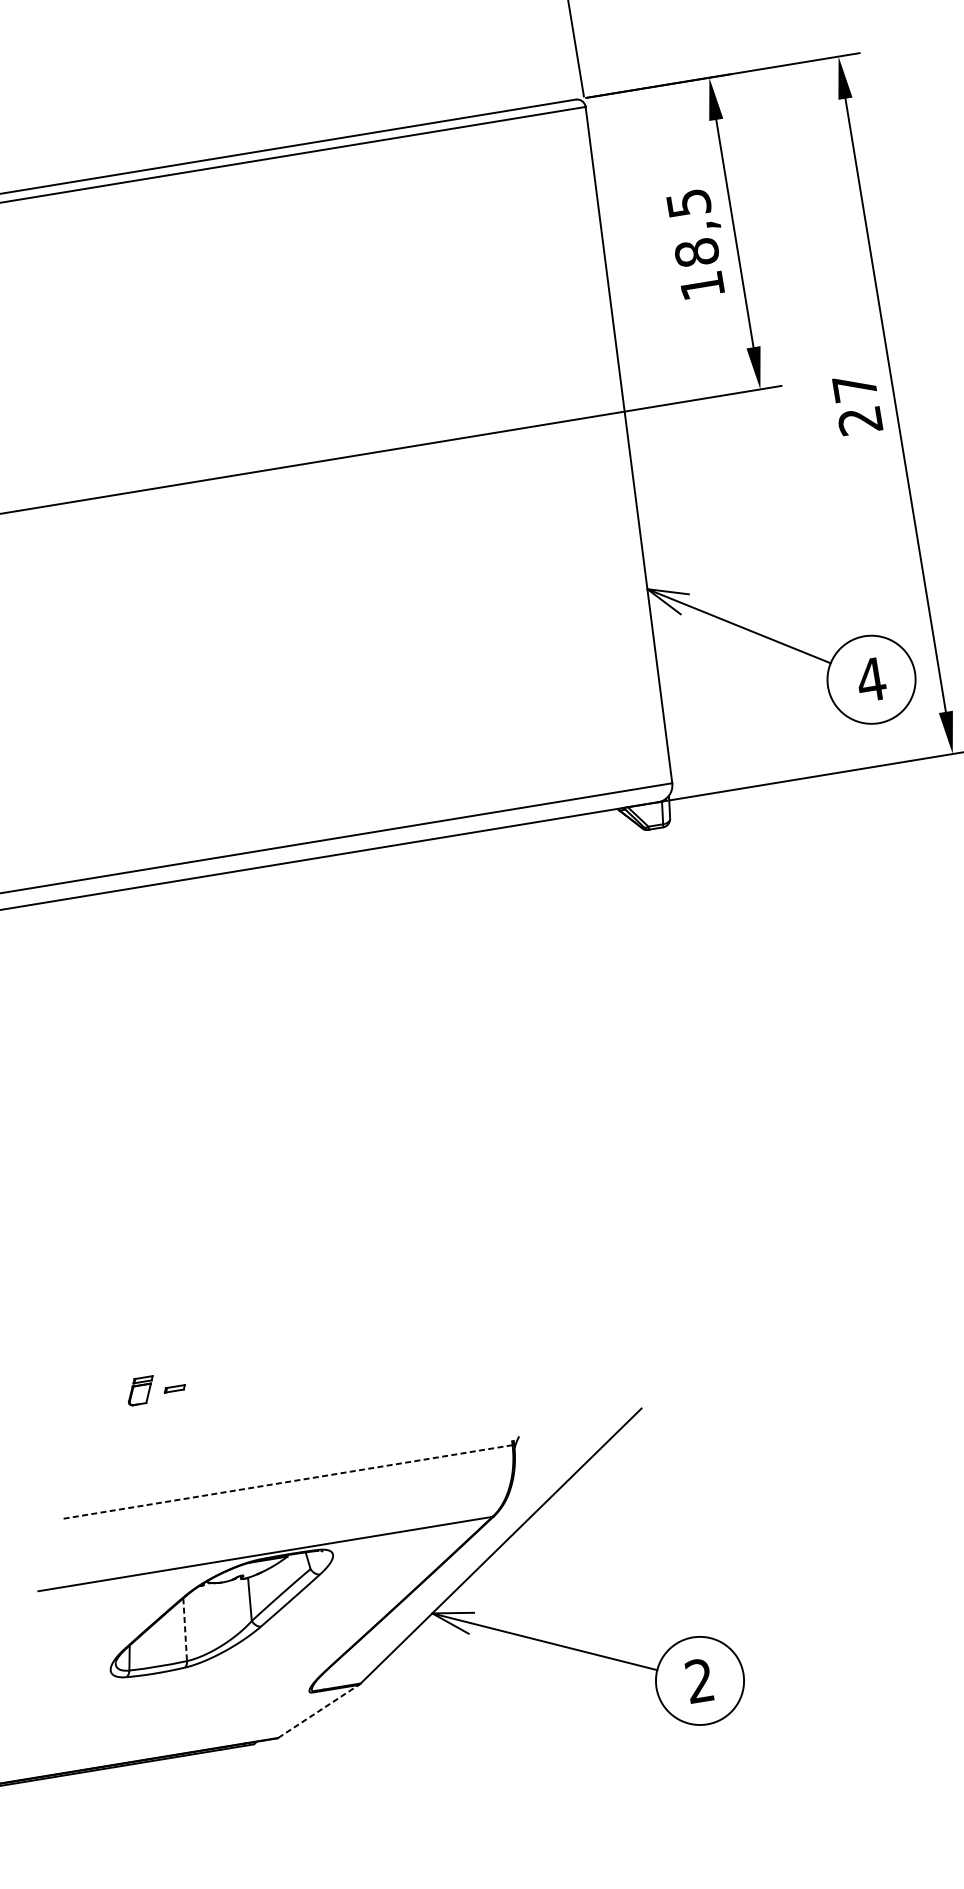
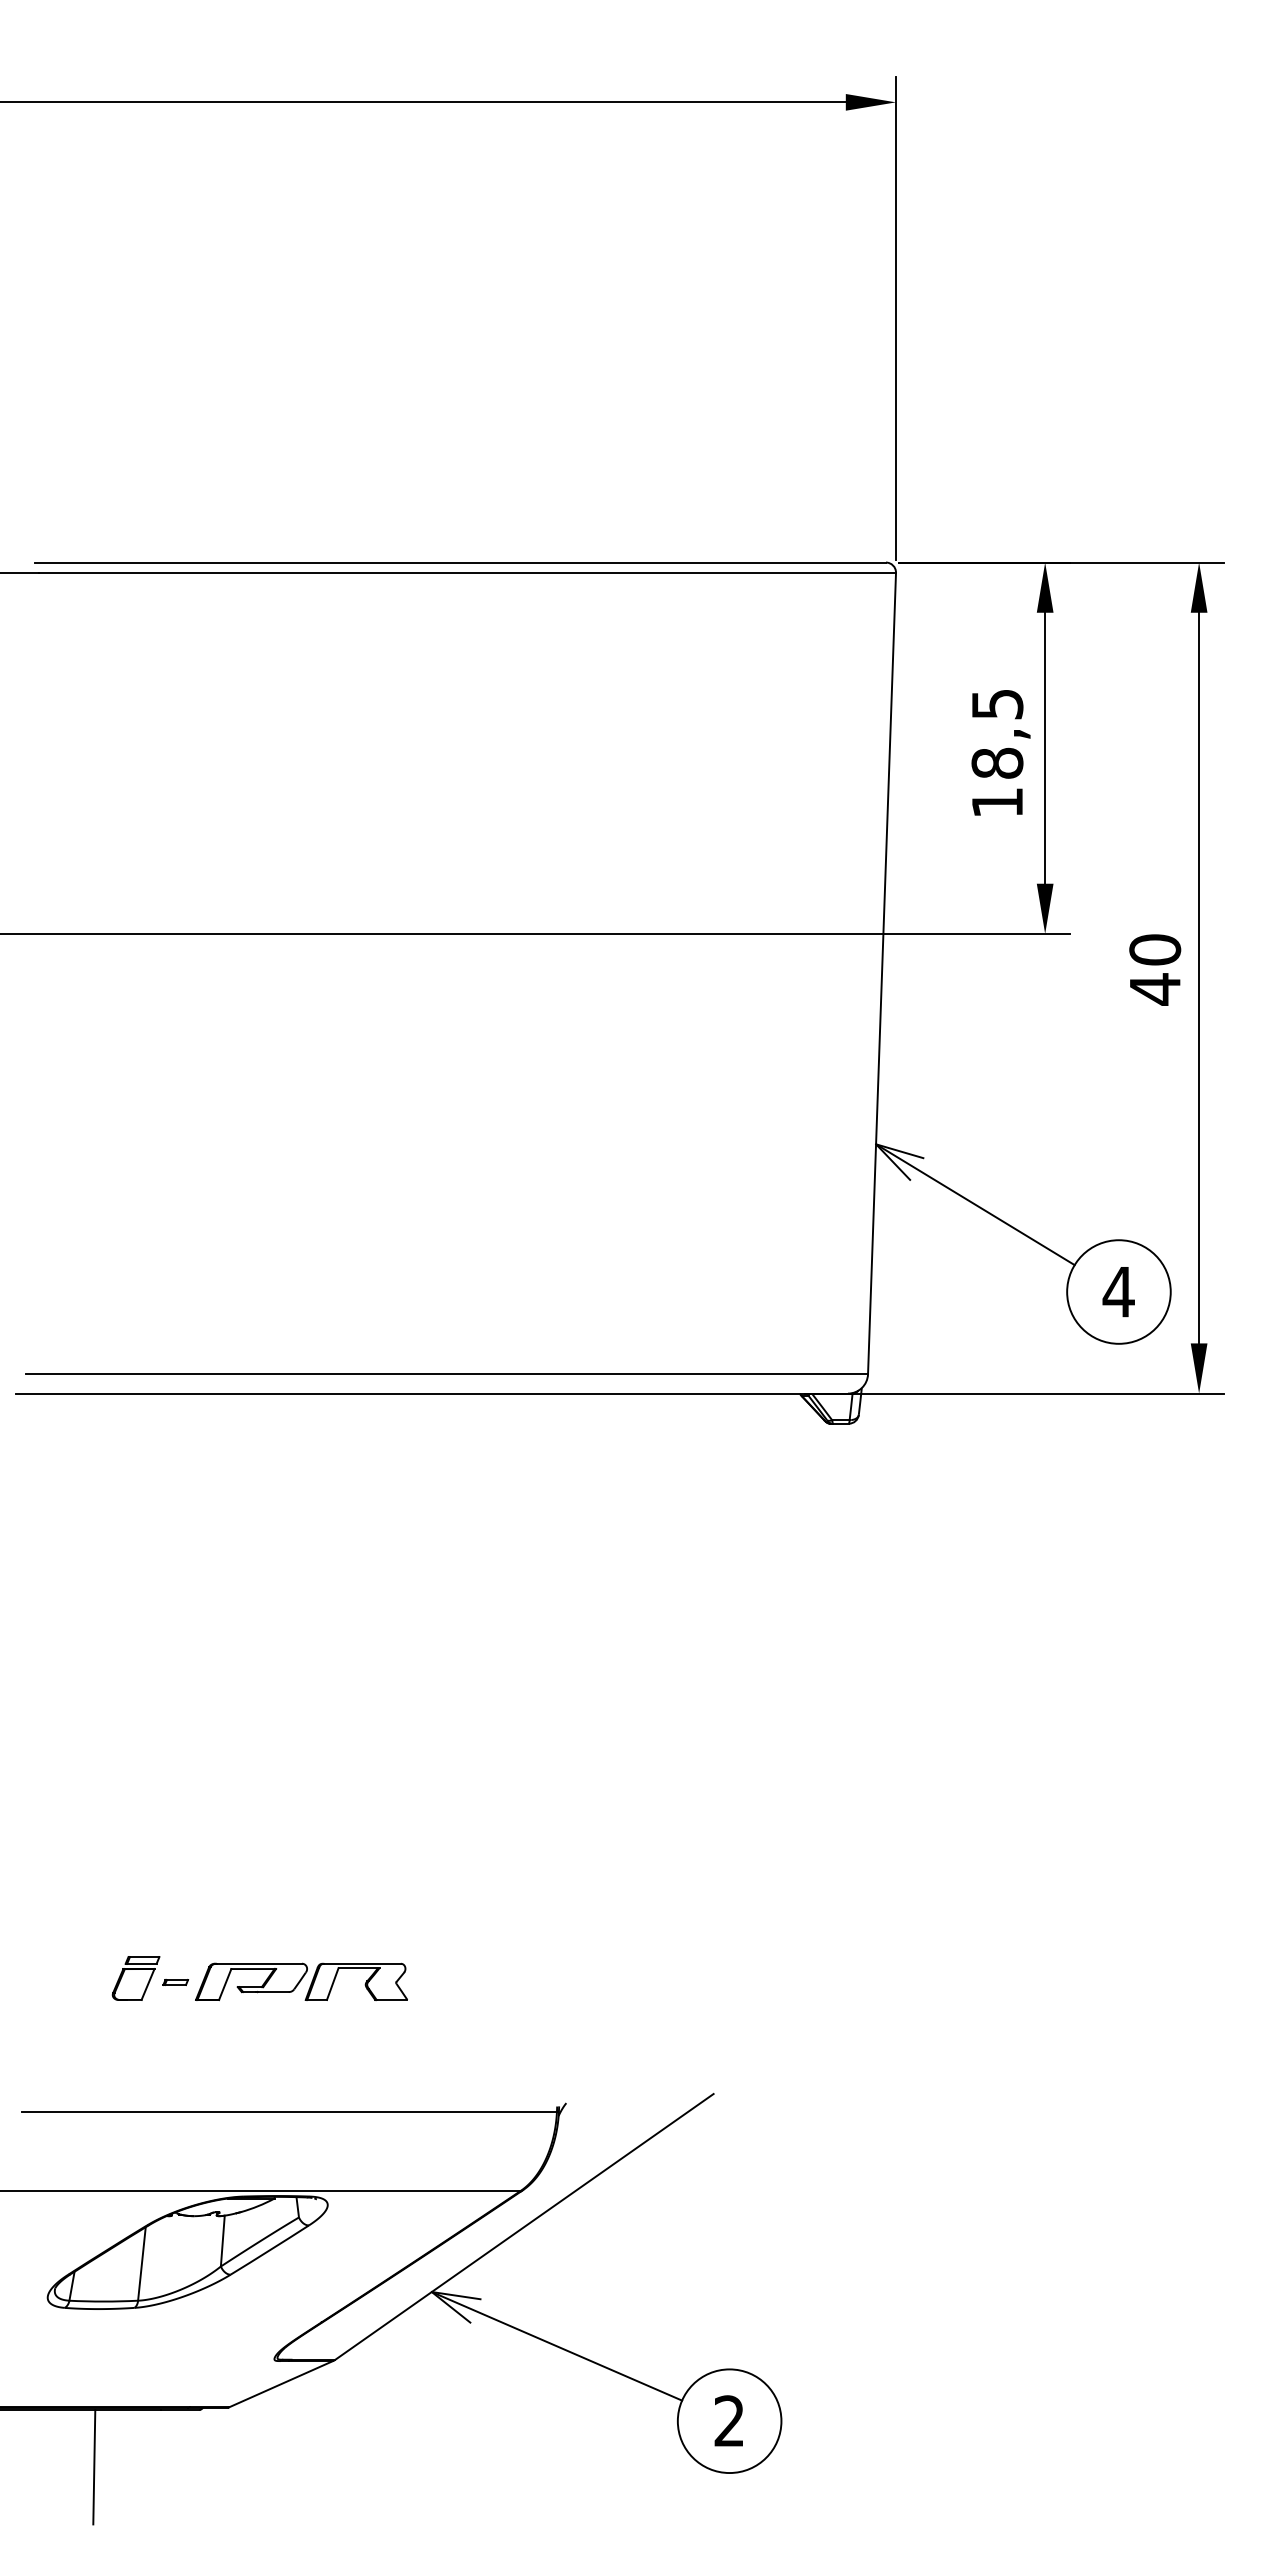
text: (857, 404) -> (1155, 969), 27 -> 40
part: (280, 1370) -> (301, 1981), added
part: (140, 1391) -> (135, 1978), size x1.43
line: (288, 1482) -> (289, 2112), dashed -> solid
line: (184, 1629) -> (141, 2263), dashed -> solid
line: (318, 1711) -> (281, 2384), dashed -> solid
line: (173, 1807) -> (94, 2467), added

